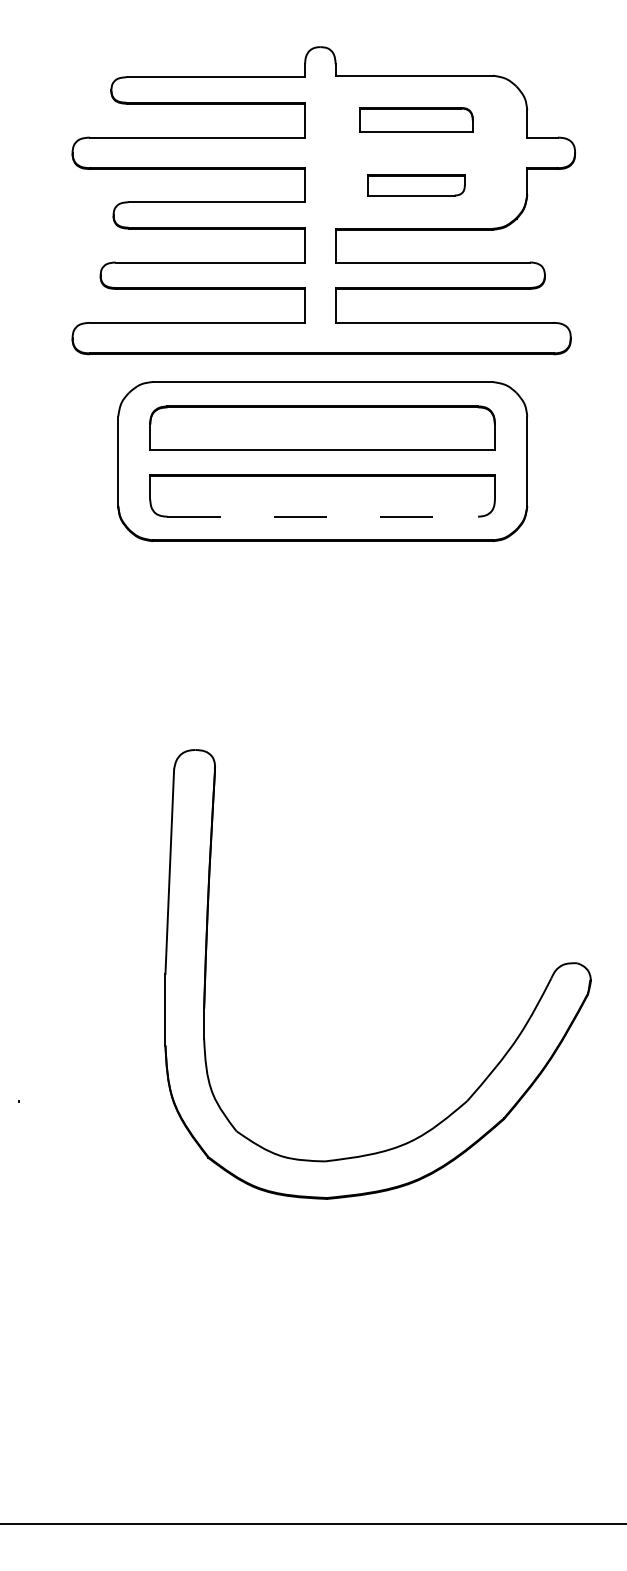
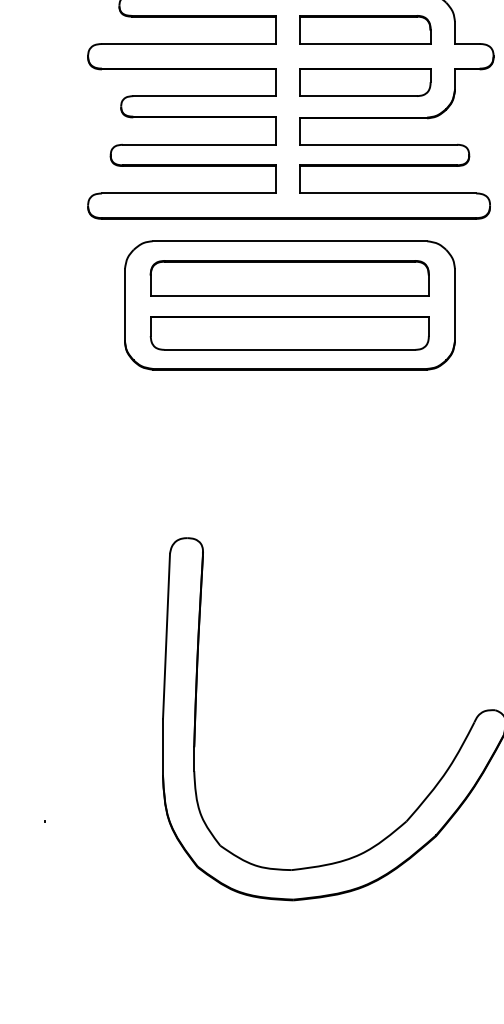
part: (416, 119) -> (365, 29), size x1.43
part: (416, 185) -> (365, 82), size x1.67
line: (323, 516) -> (290, 349), dashed -> solid

